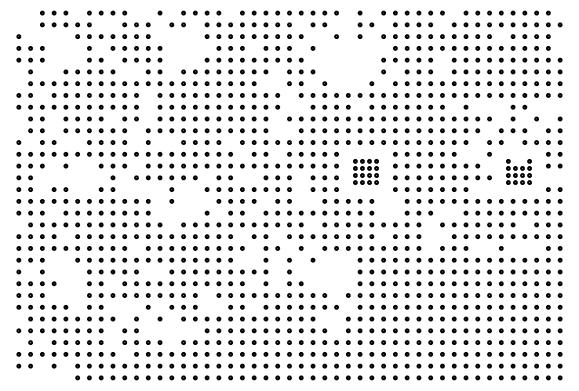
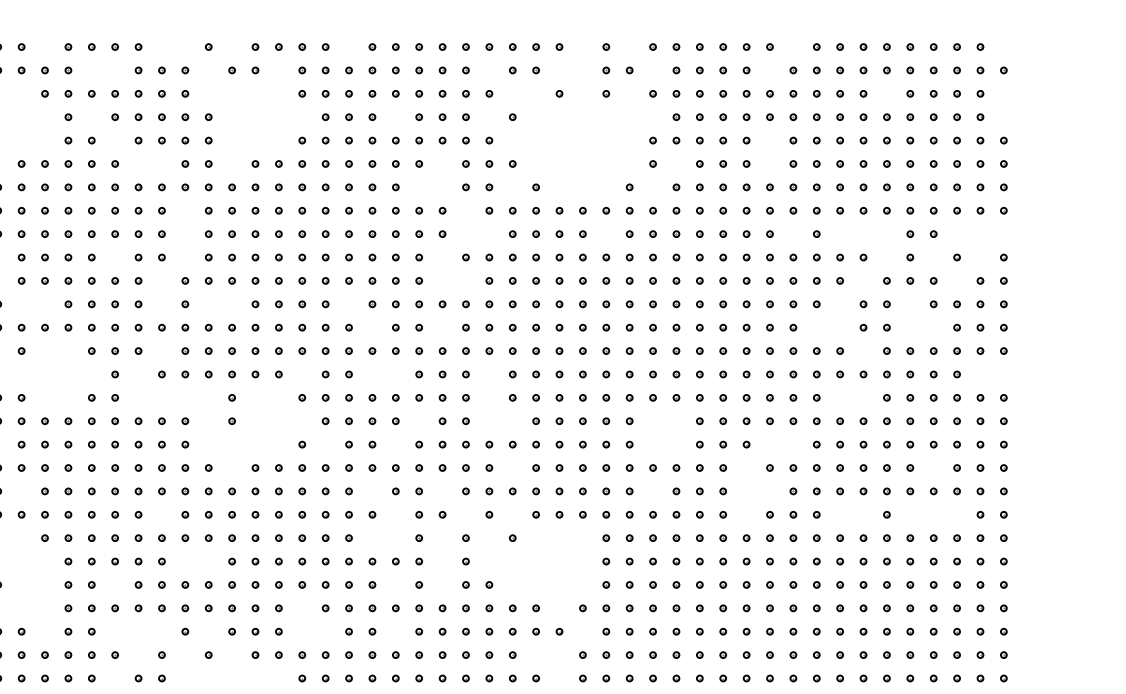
part: (365, 171) -> (617, 361), size x1.67
part: (518, 171) -> (921, 361), size x1.67

